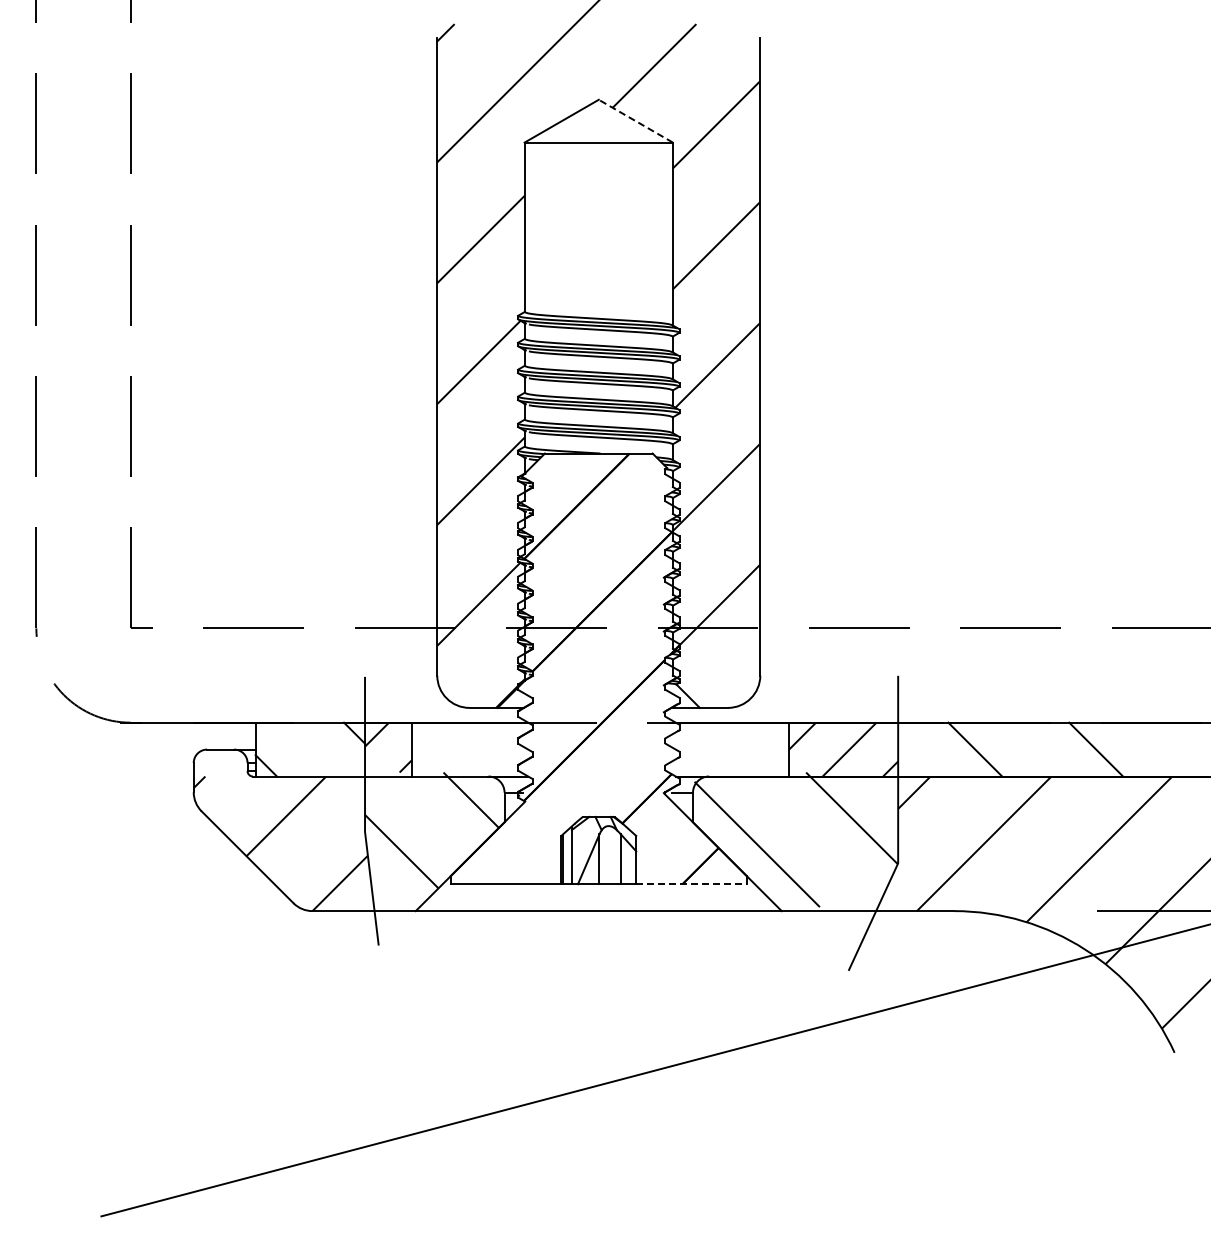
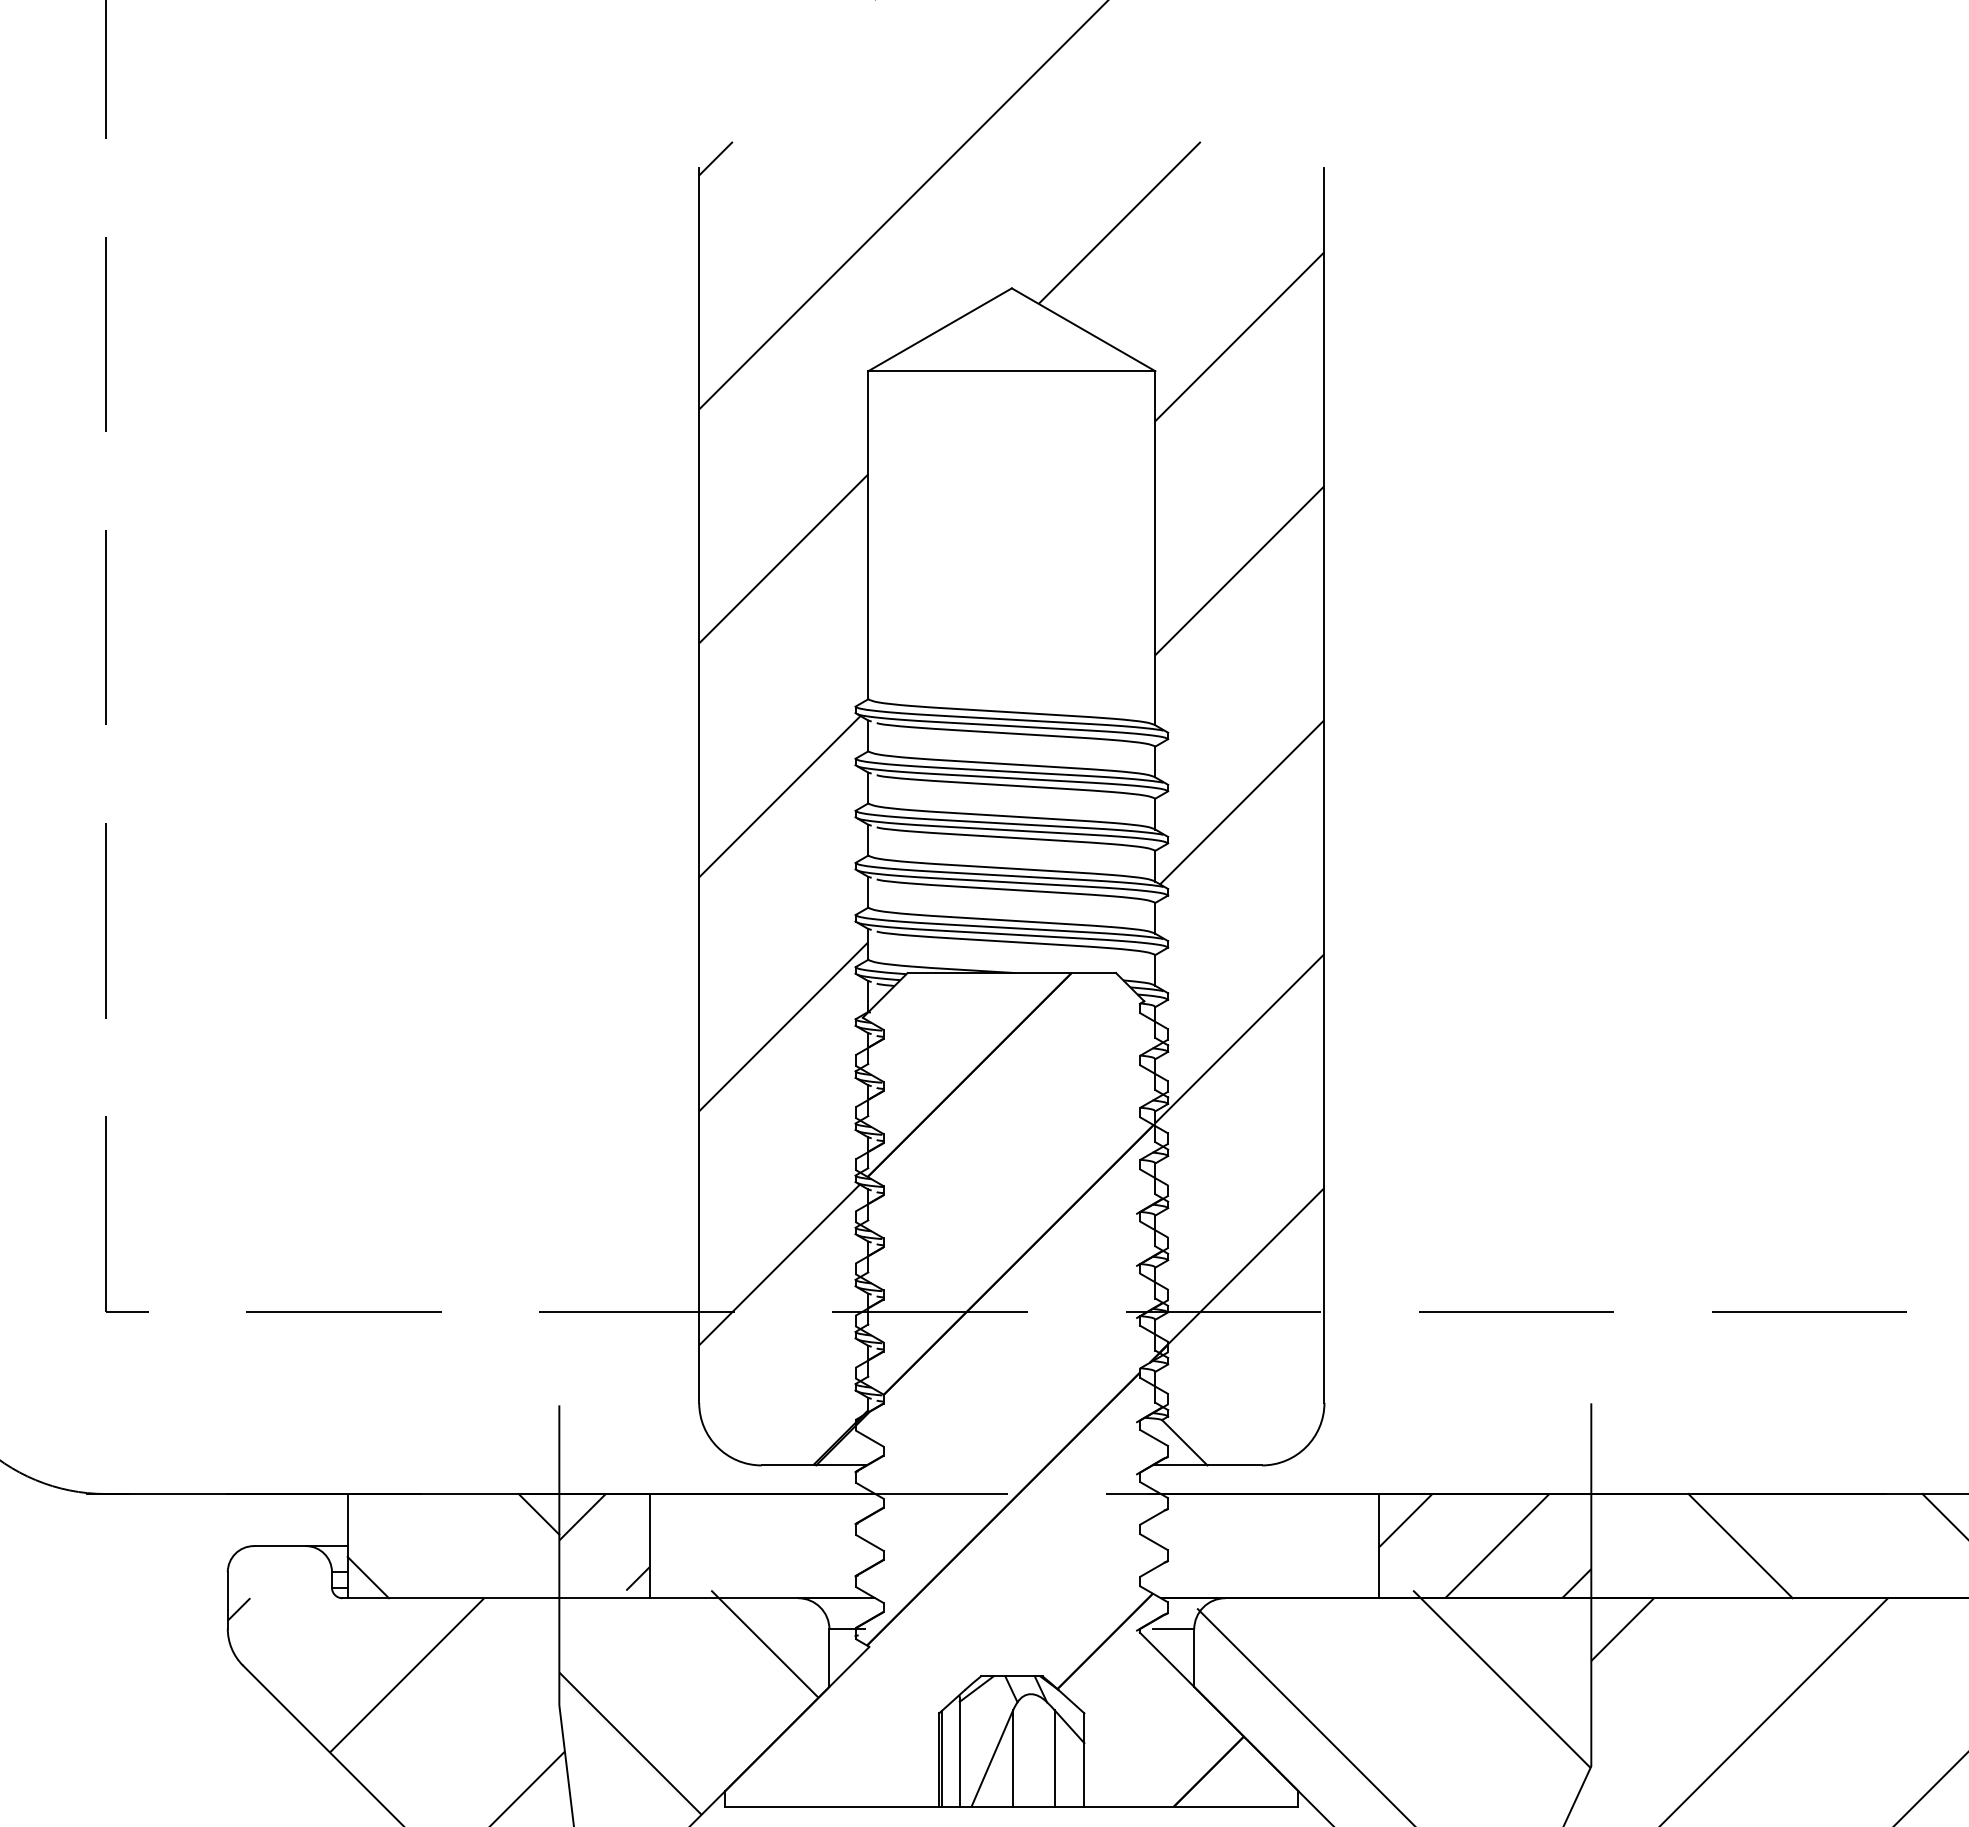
line: (635, 121) -> (1082, 330), dashed -> solid
line: (692, 884) -> (1193, 1807), dashed -> solid

